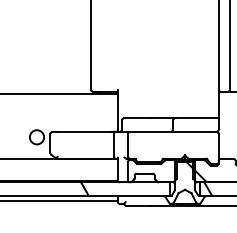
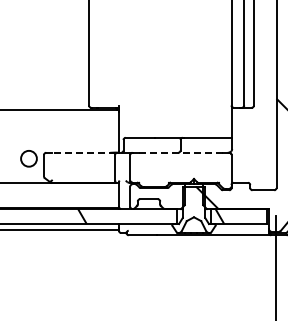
line: (85, 131) -> (83, 152), solid -> dashed
line: (172, 131) -> (180, 152), solid -> dashed

